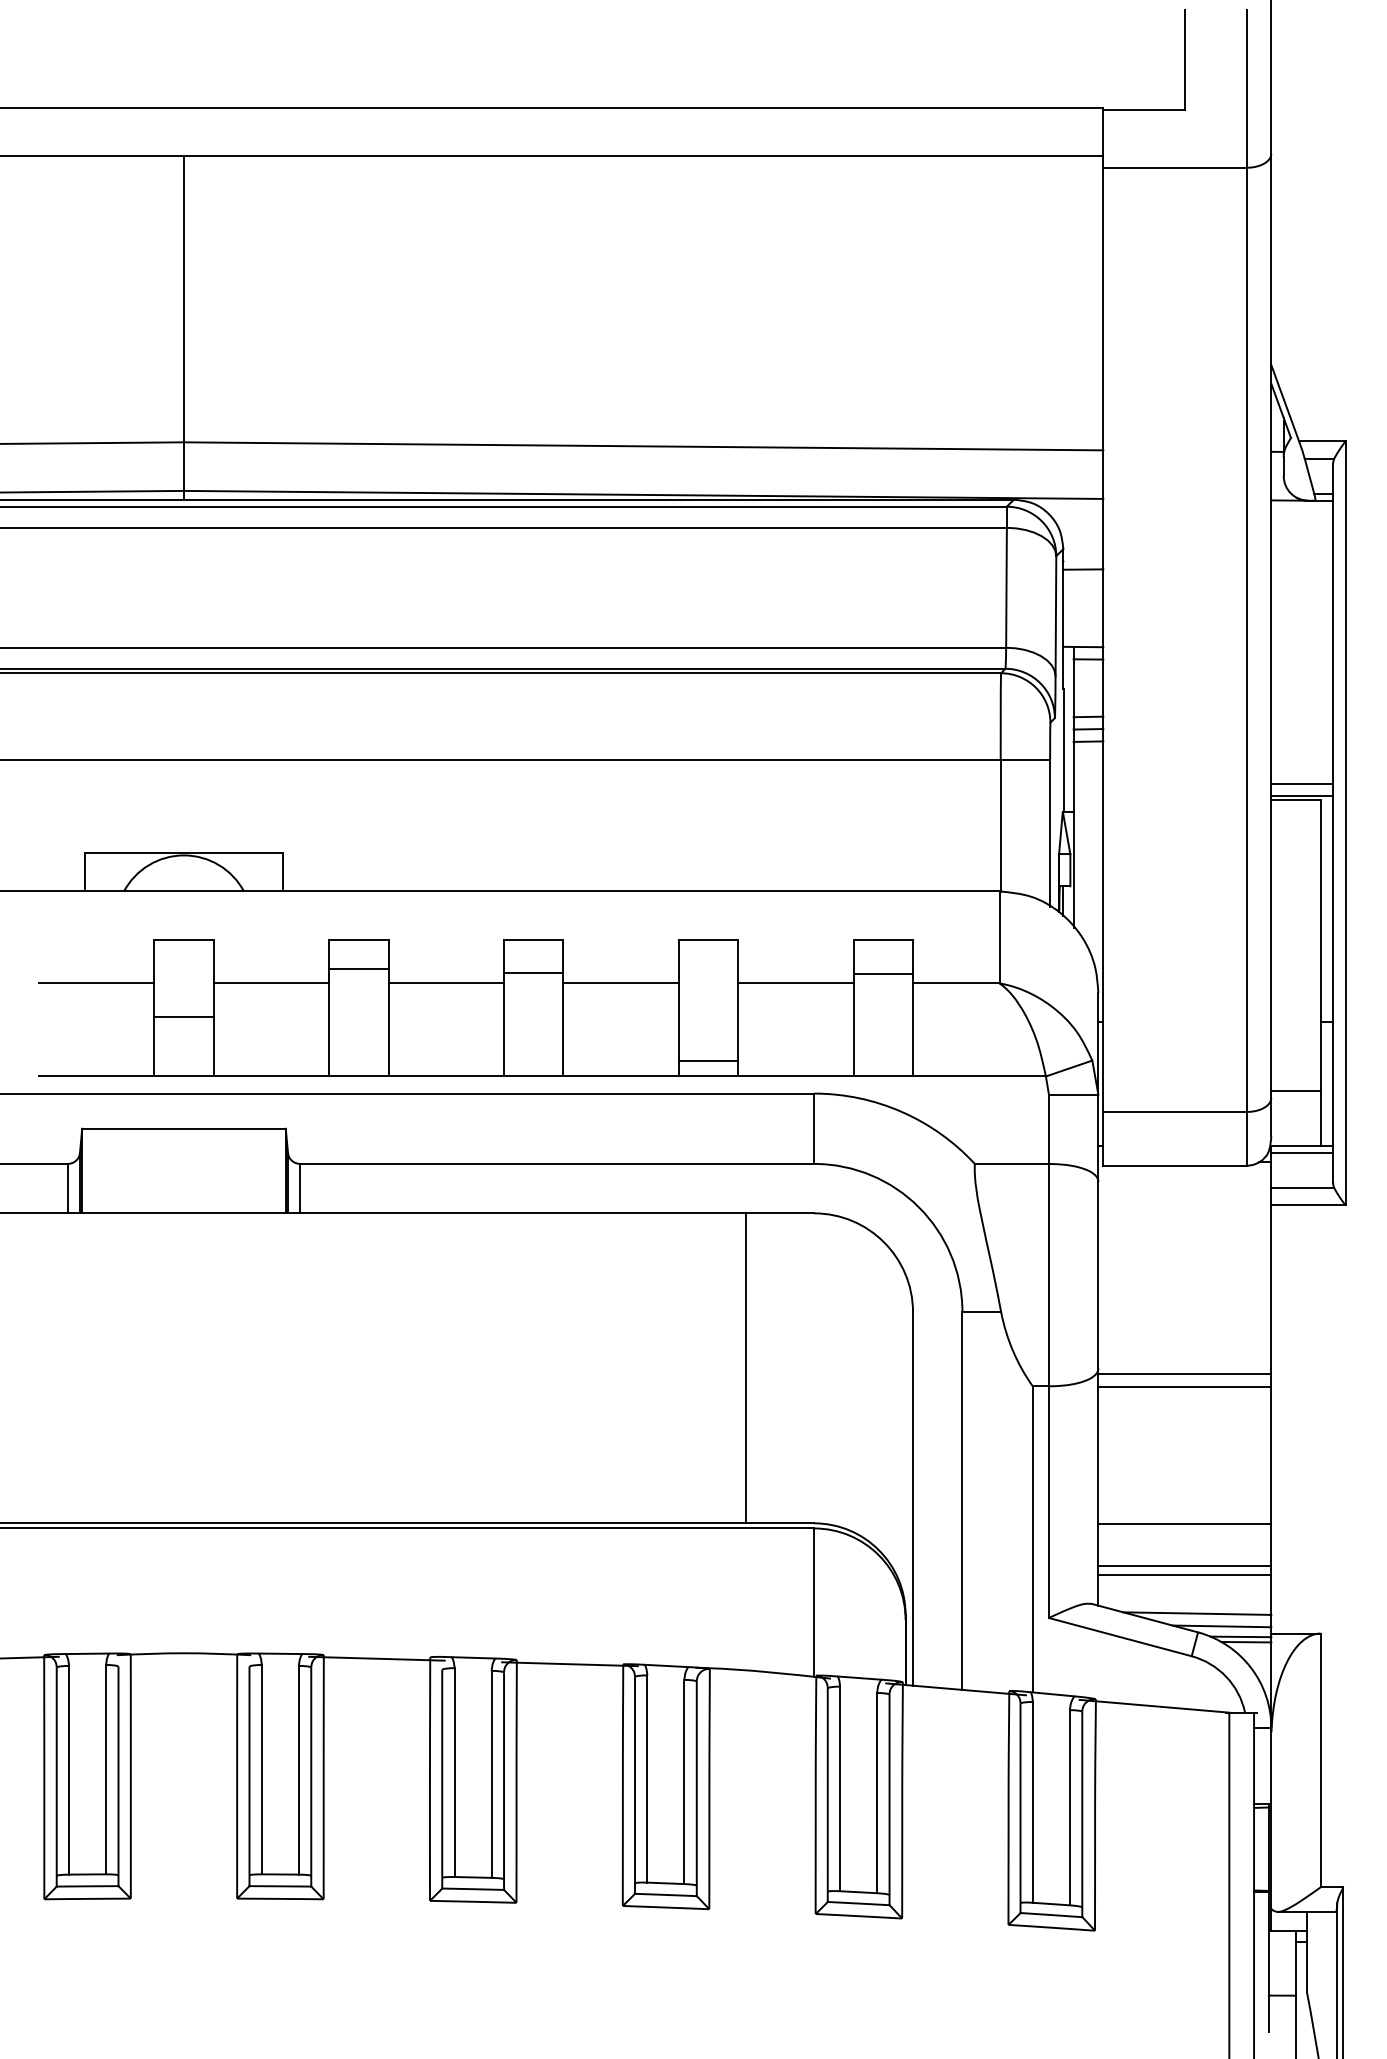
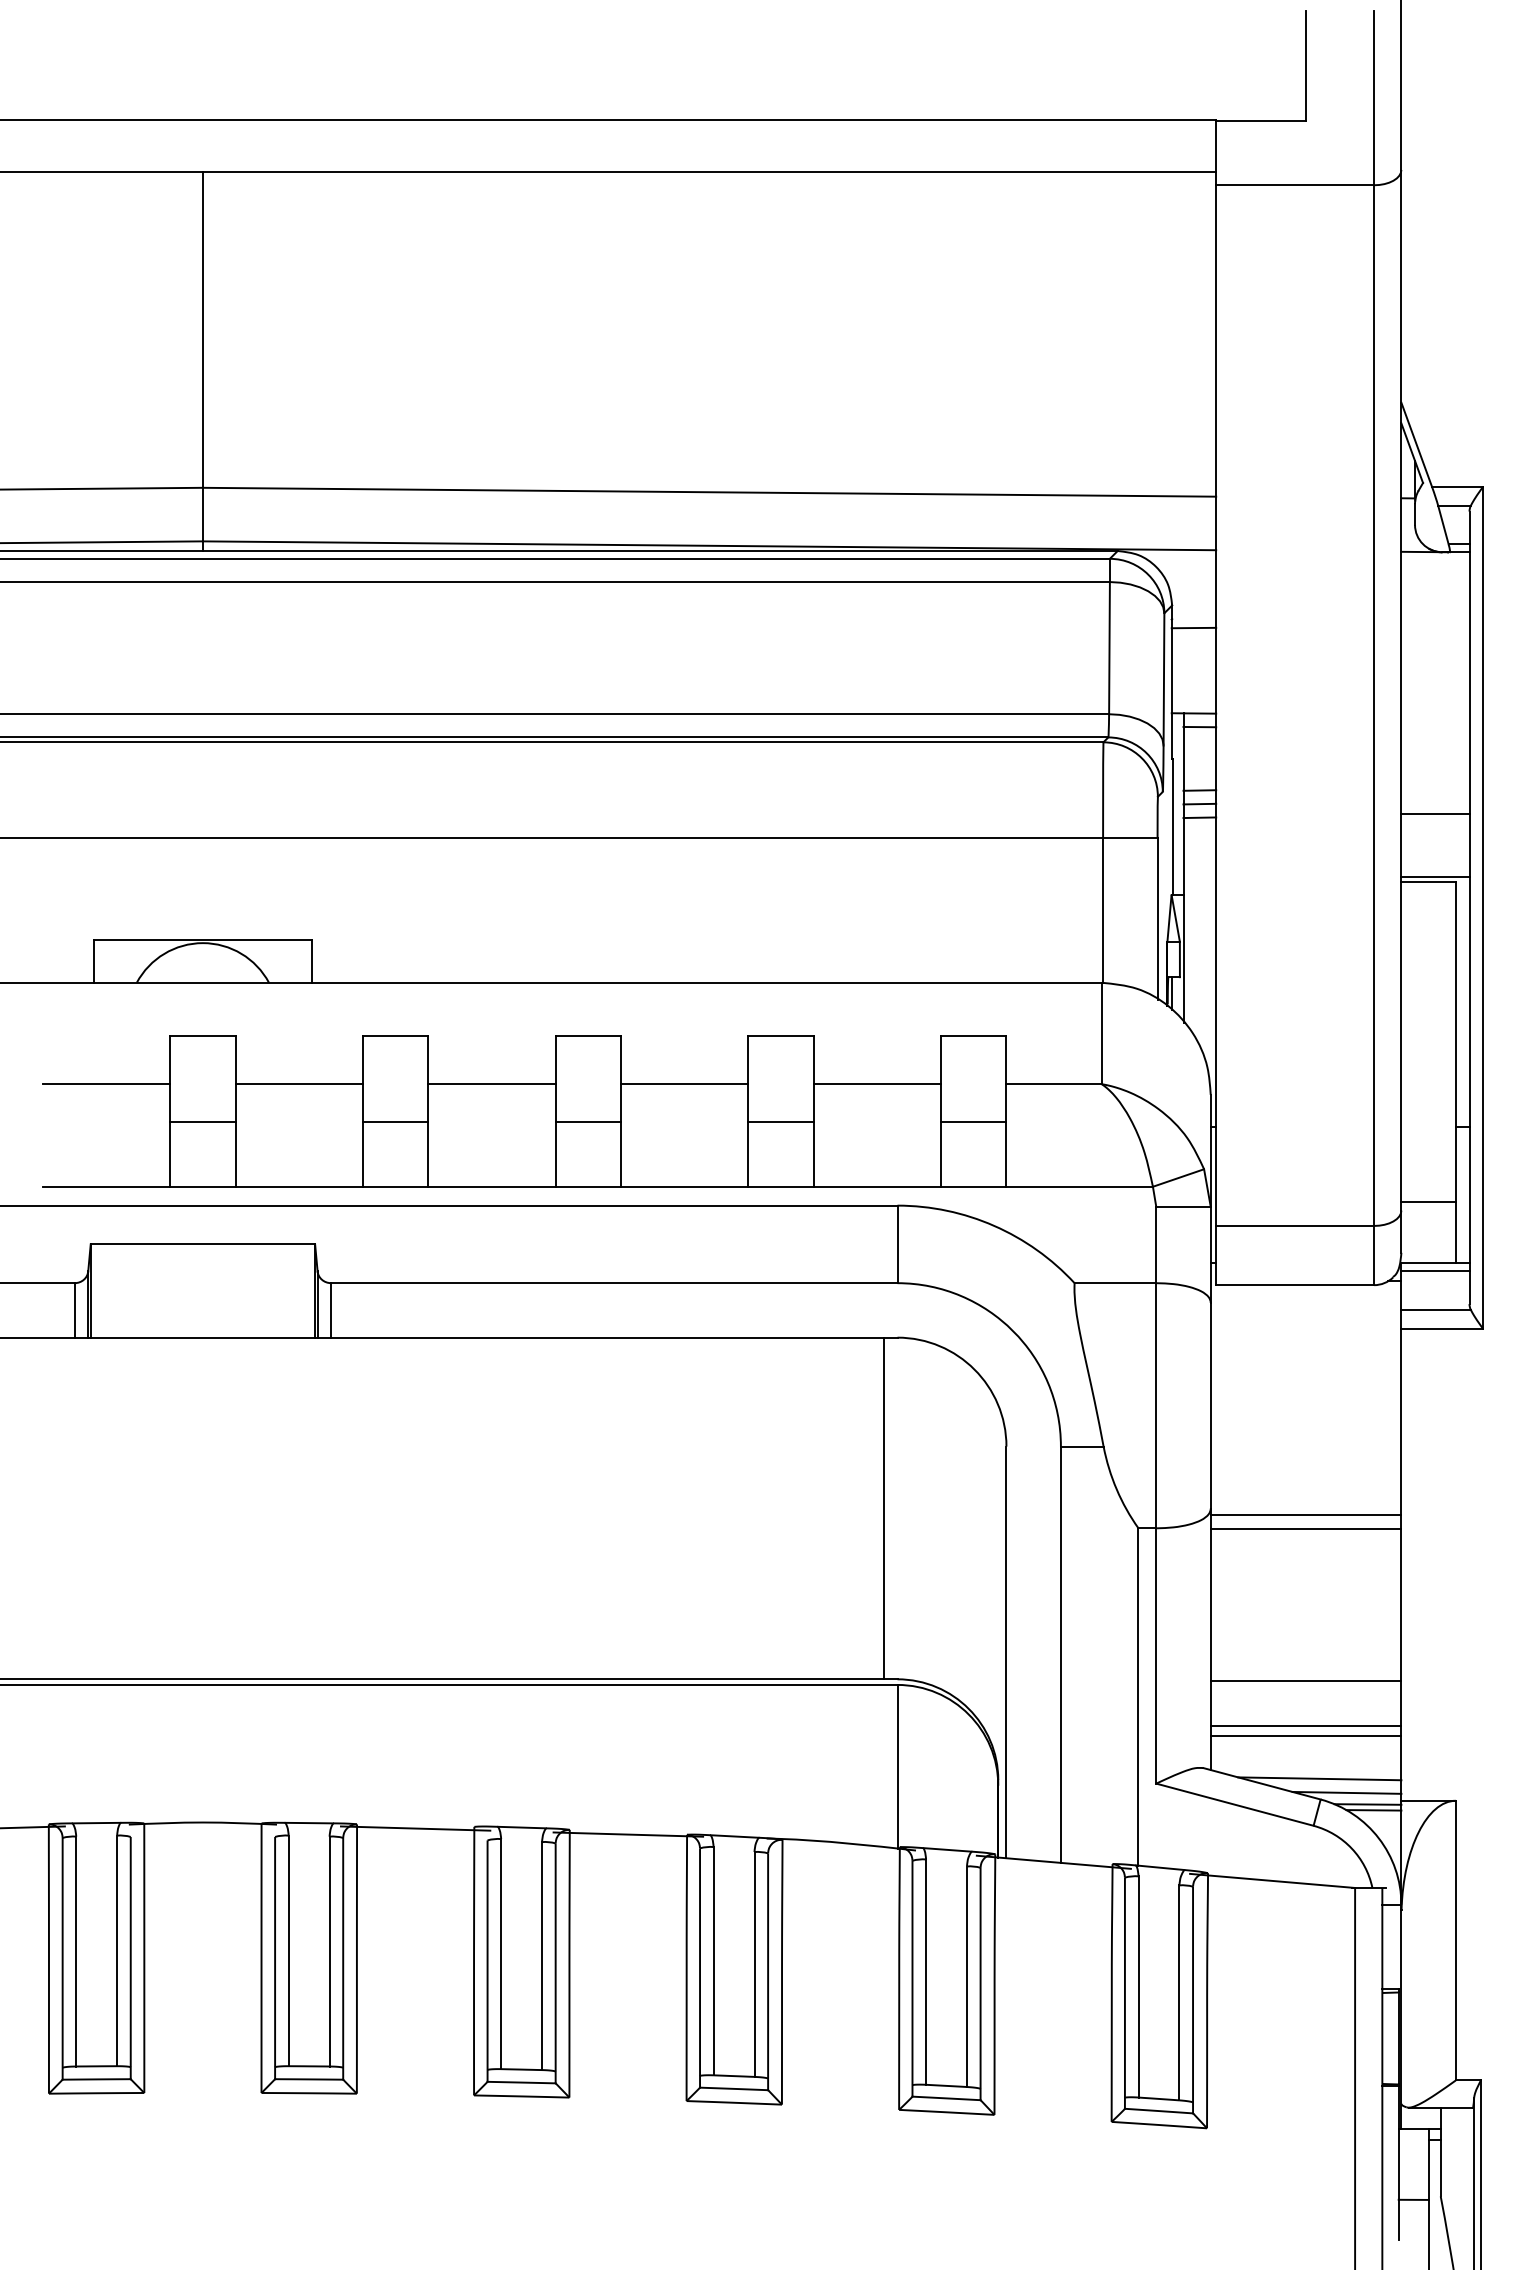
line: (1302, 784) -> (1435, 814), moved
line: (358, 969) -> (395, 1121), moved
line: (533, 973) -> (588, 1121), moved
line: (883, 974) -> (973, 1121), moved
line: (708, 1061) -> (781, 1121), moved
line: (745, 1368) -> (883, 1508), moved

